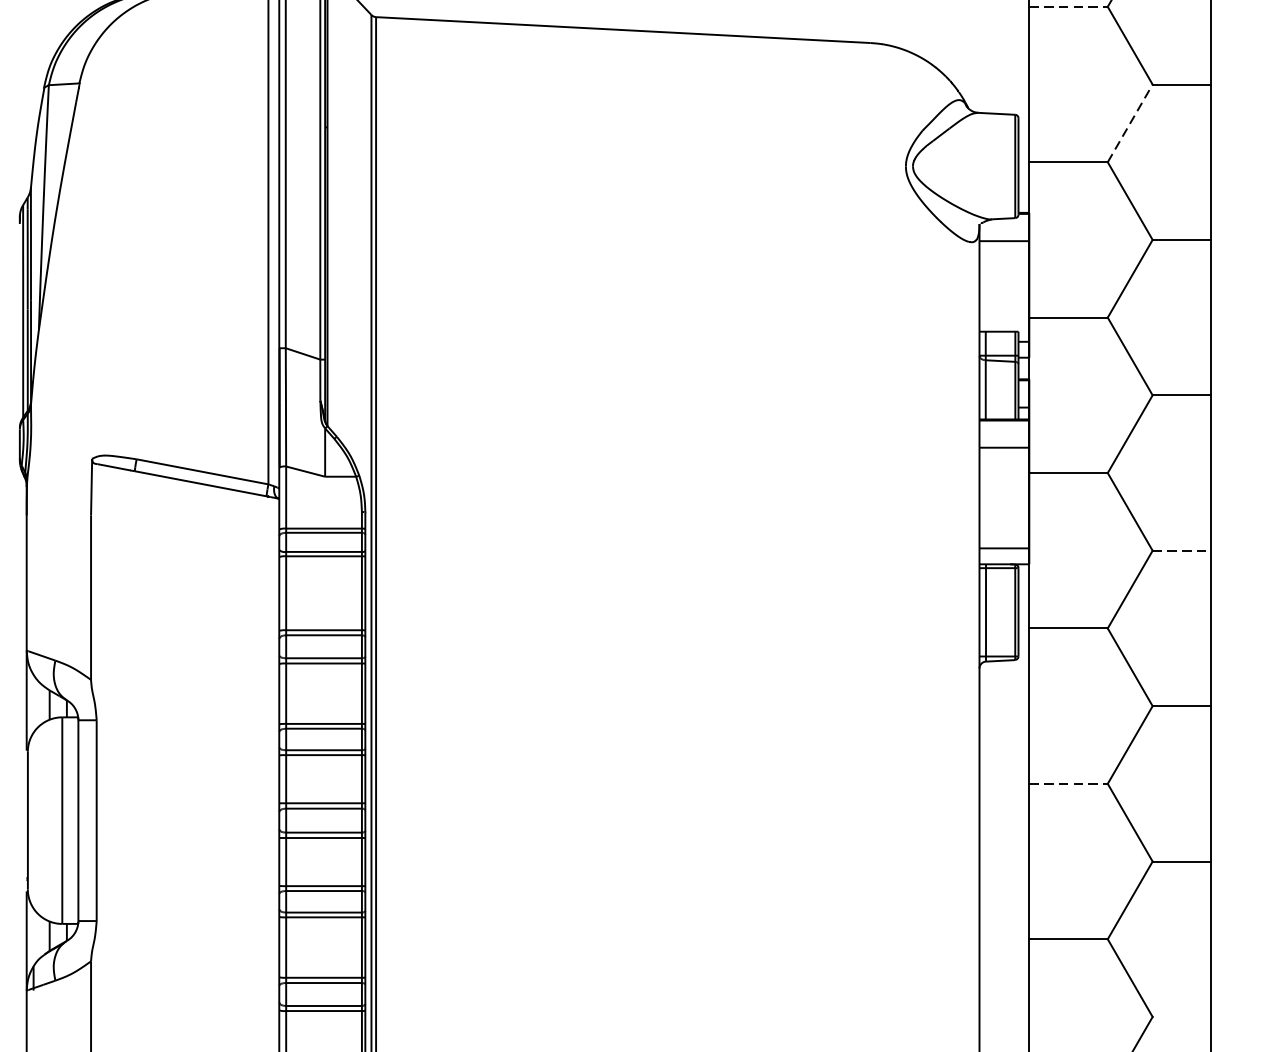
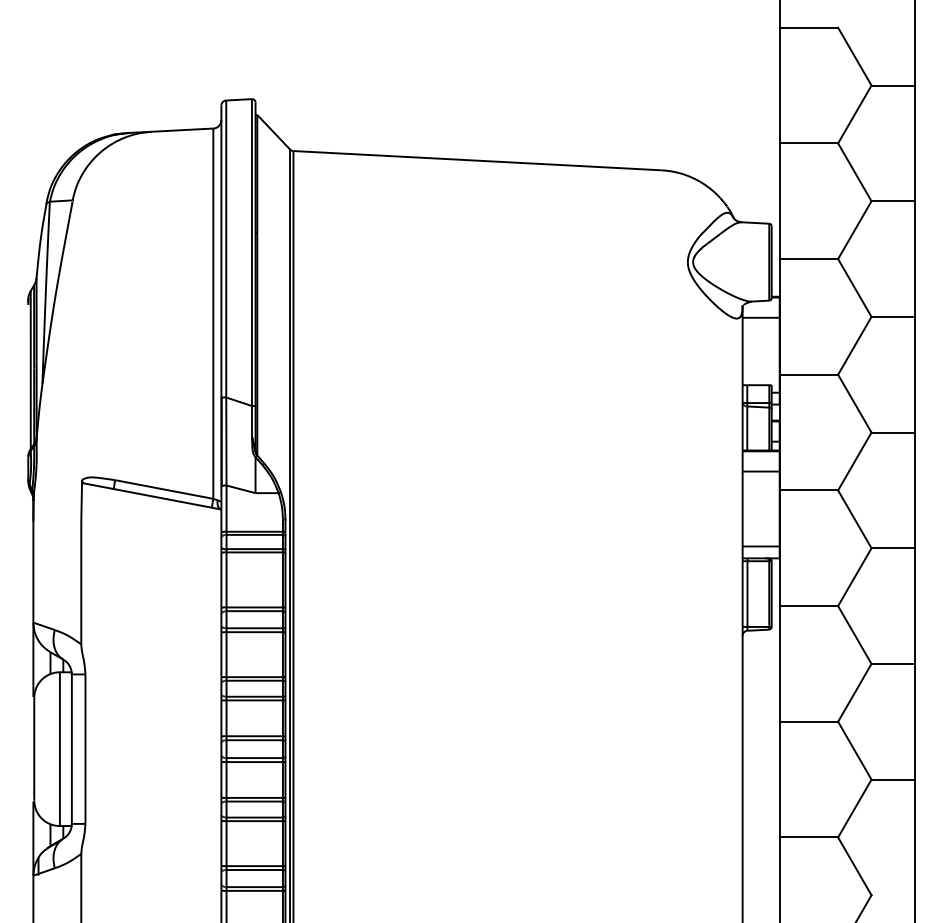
line: (1069, 7) -> (809, 143), dashed -> solid
line: (1131, 122) -> (855, 229), dashed -> solid
line: (1182, 551) -> (893, 548), dashed -> solid
line: (1069, 783) -> (809, 721), dashed -> solid

